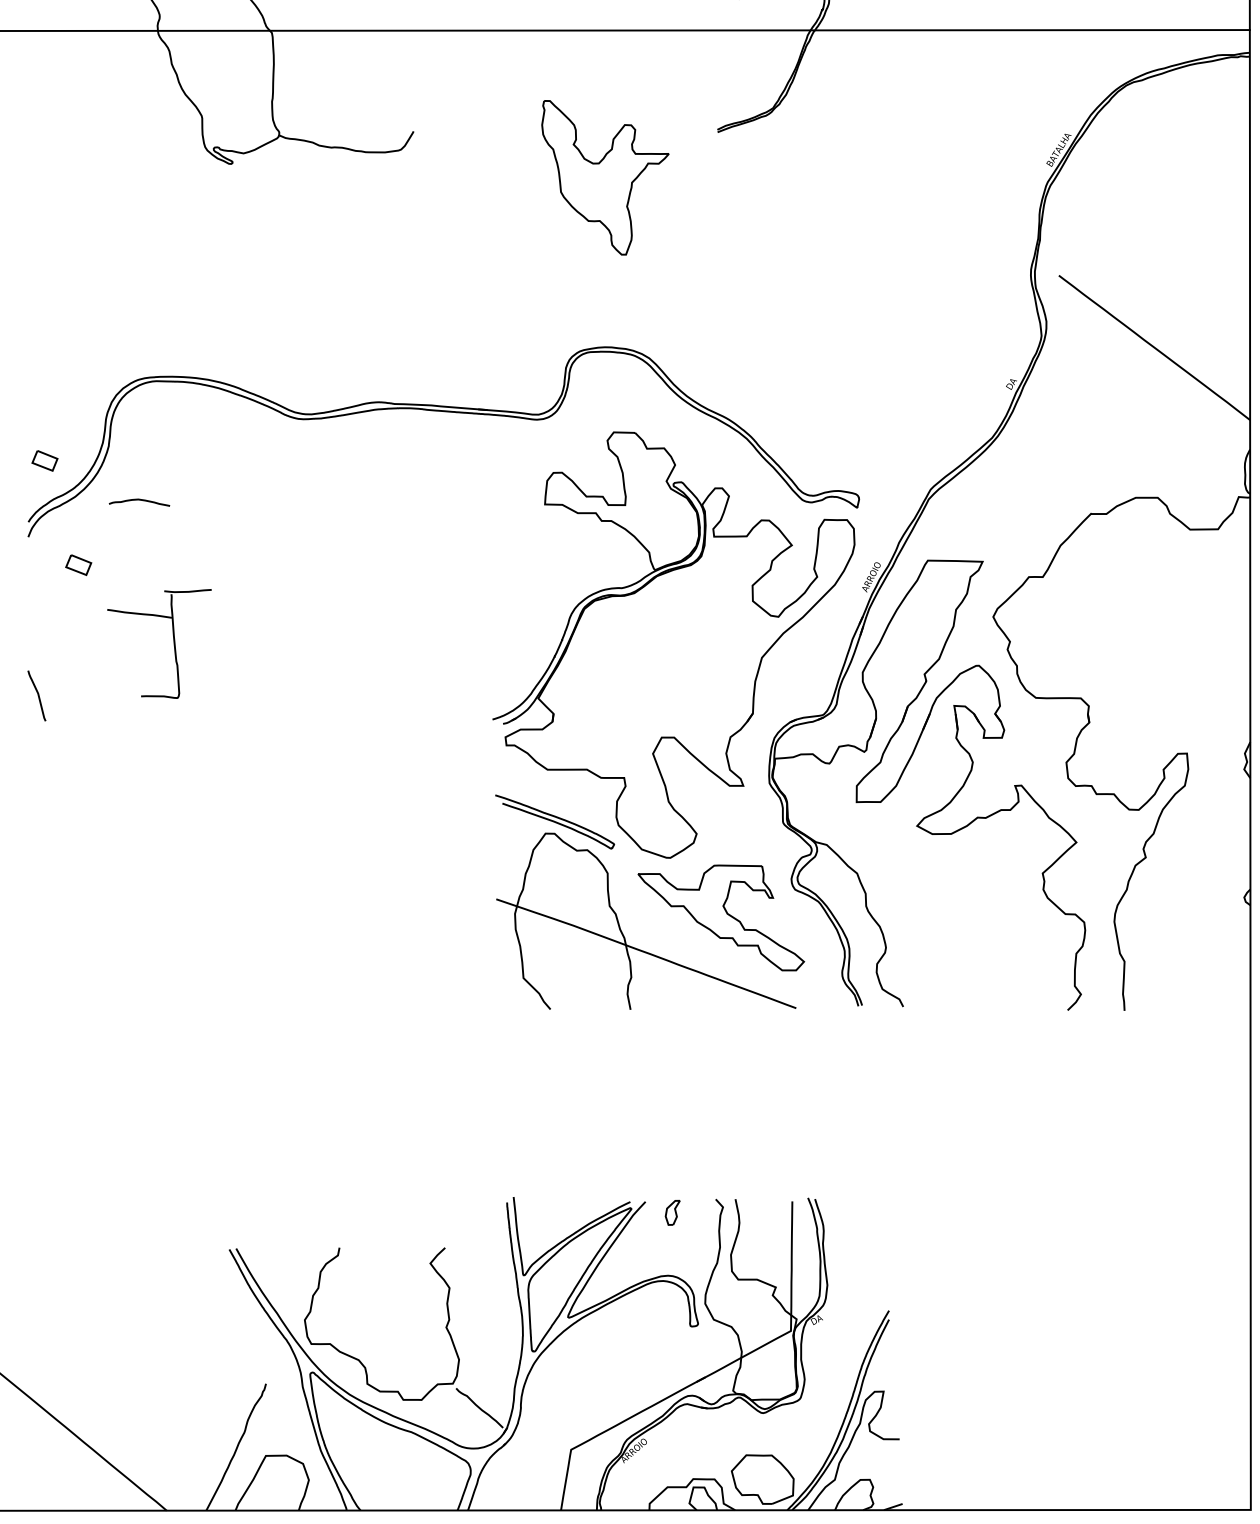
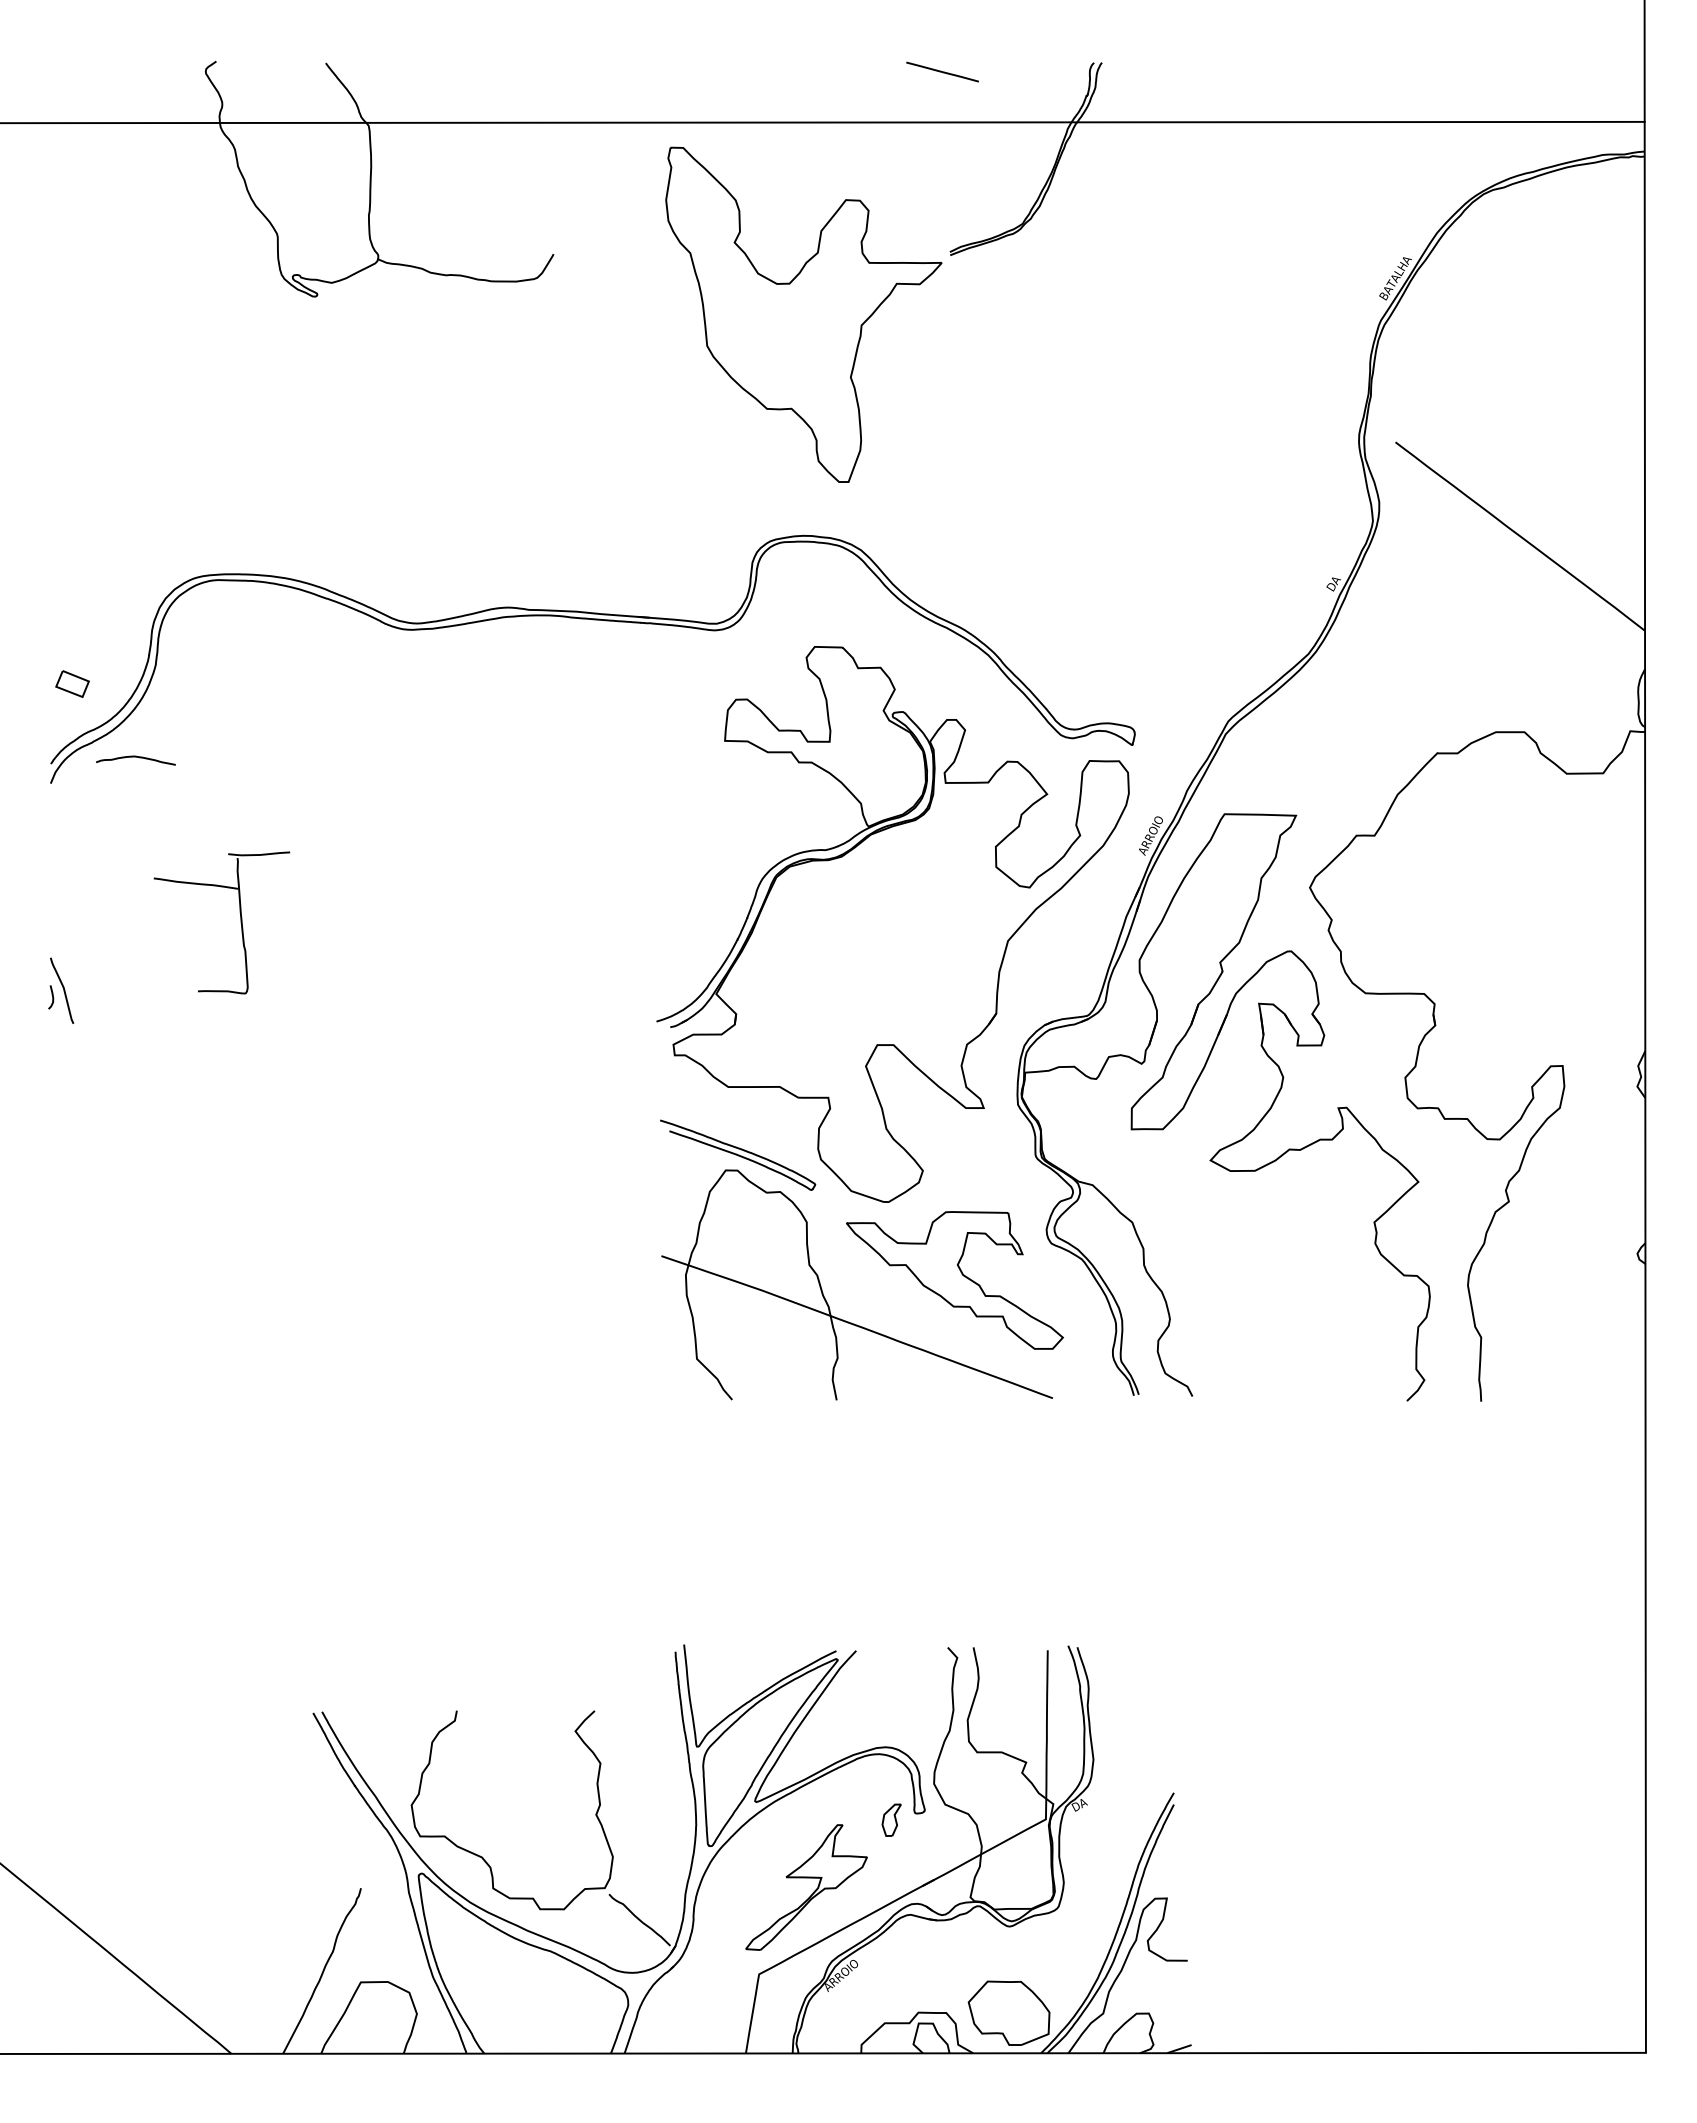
part: (605, 177) -> (803, 314), size x1.67
curve: (139, 500) -> (135, 757), moved
part: (78, 564) -> (116, 819), removed
curve: (29, 701) -> (52, 997), added
part: (672, 1212) -> (891, 1819), moved
part: (612, 1387) -> (812, 1892), added

